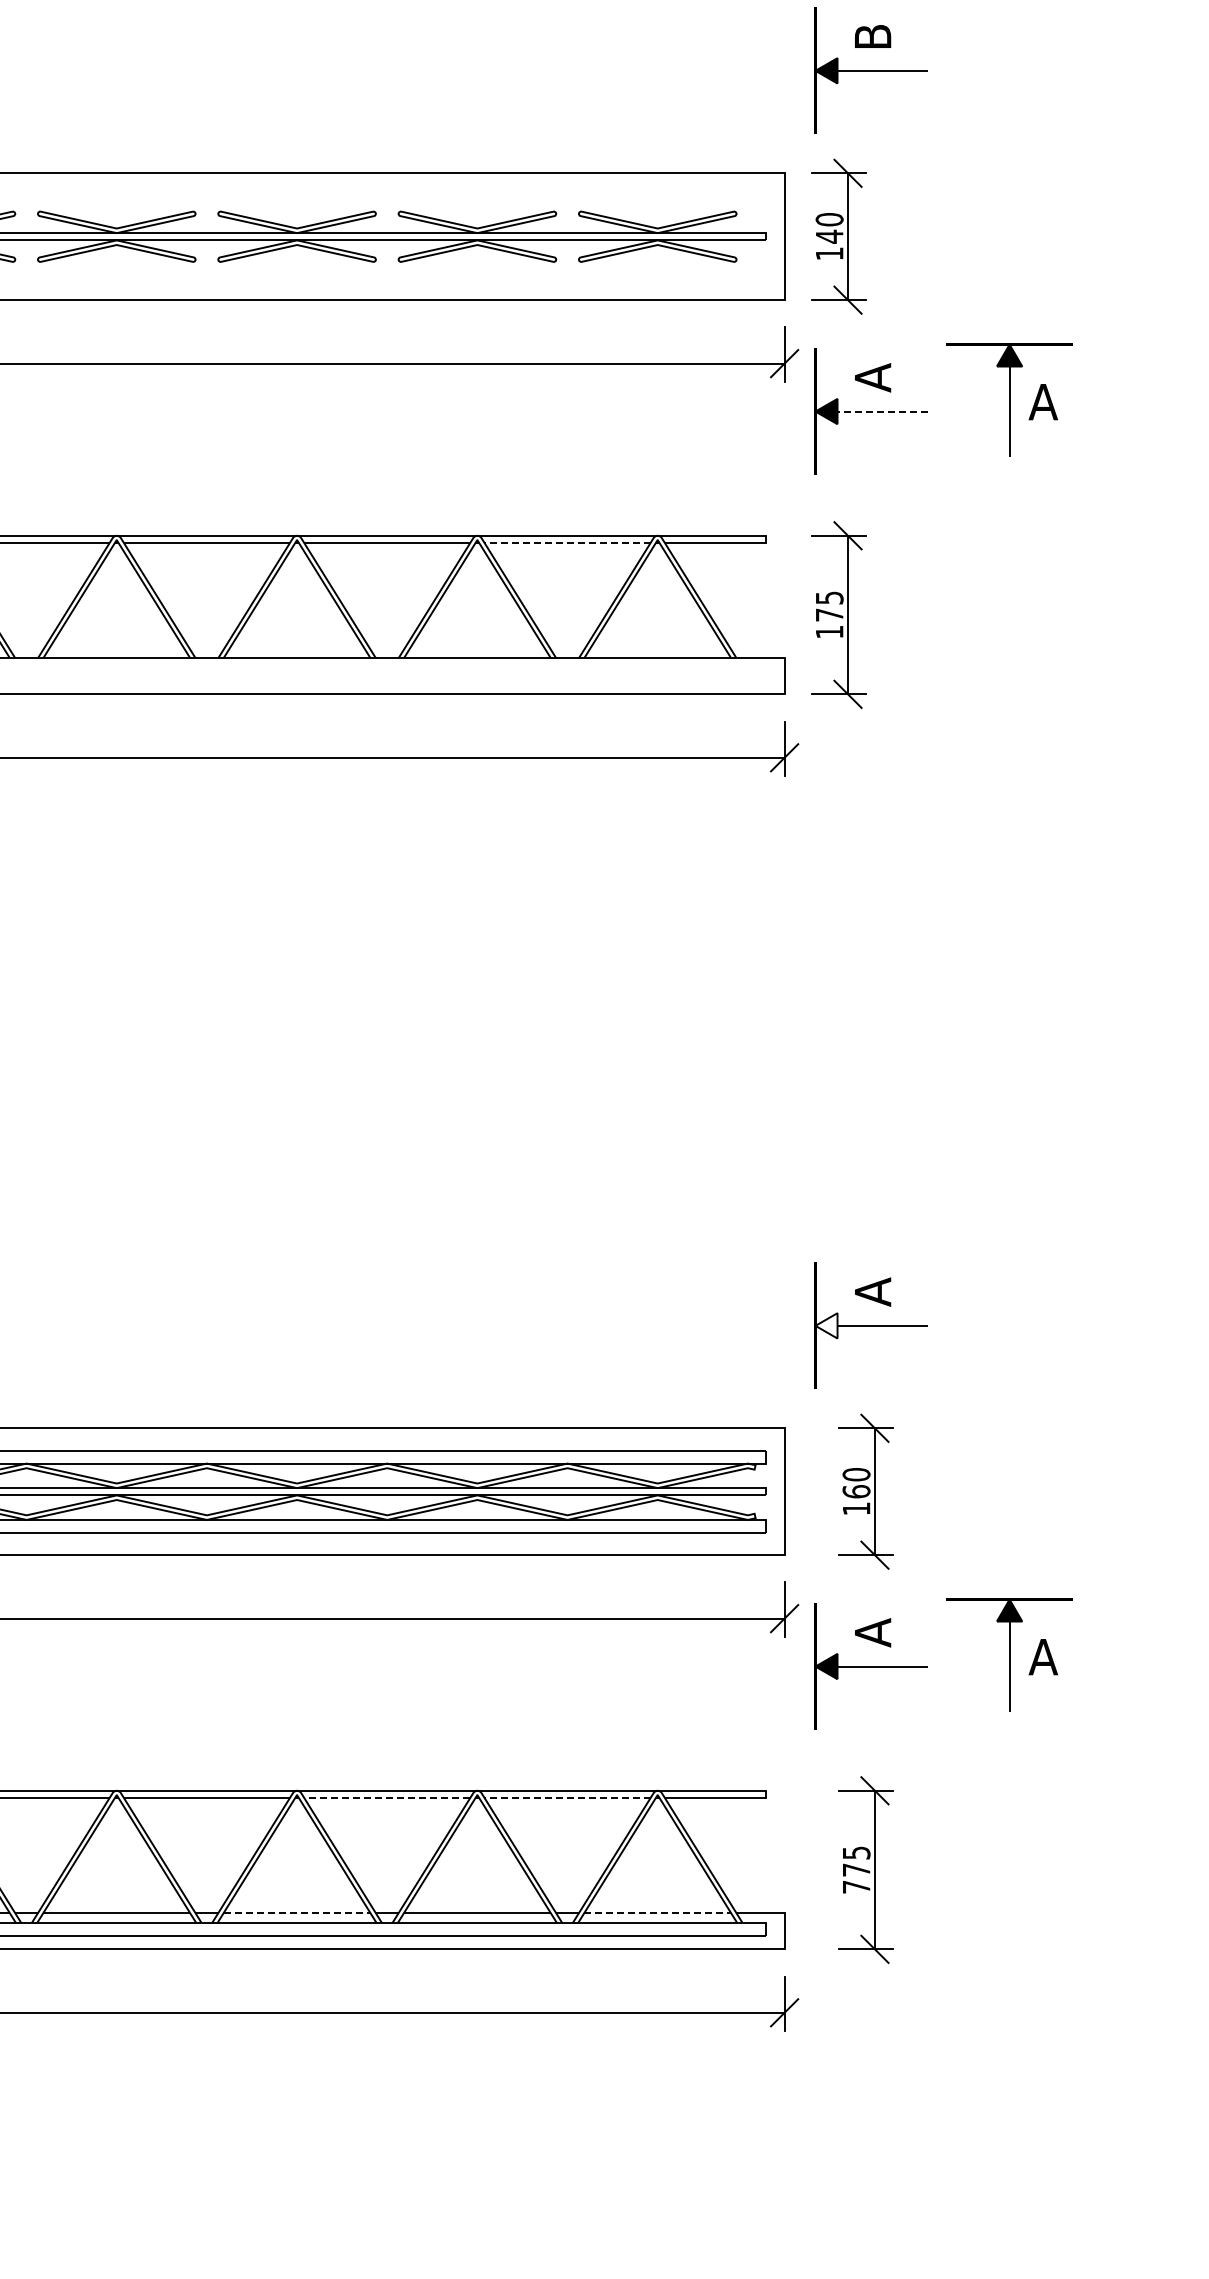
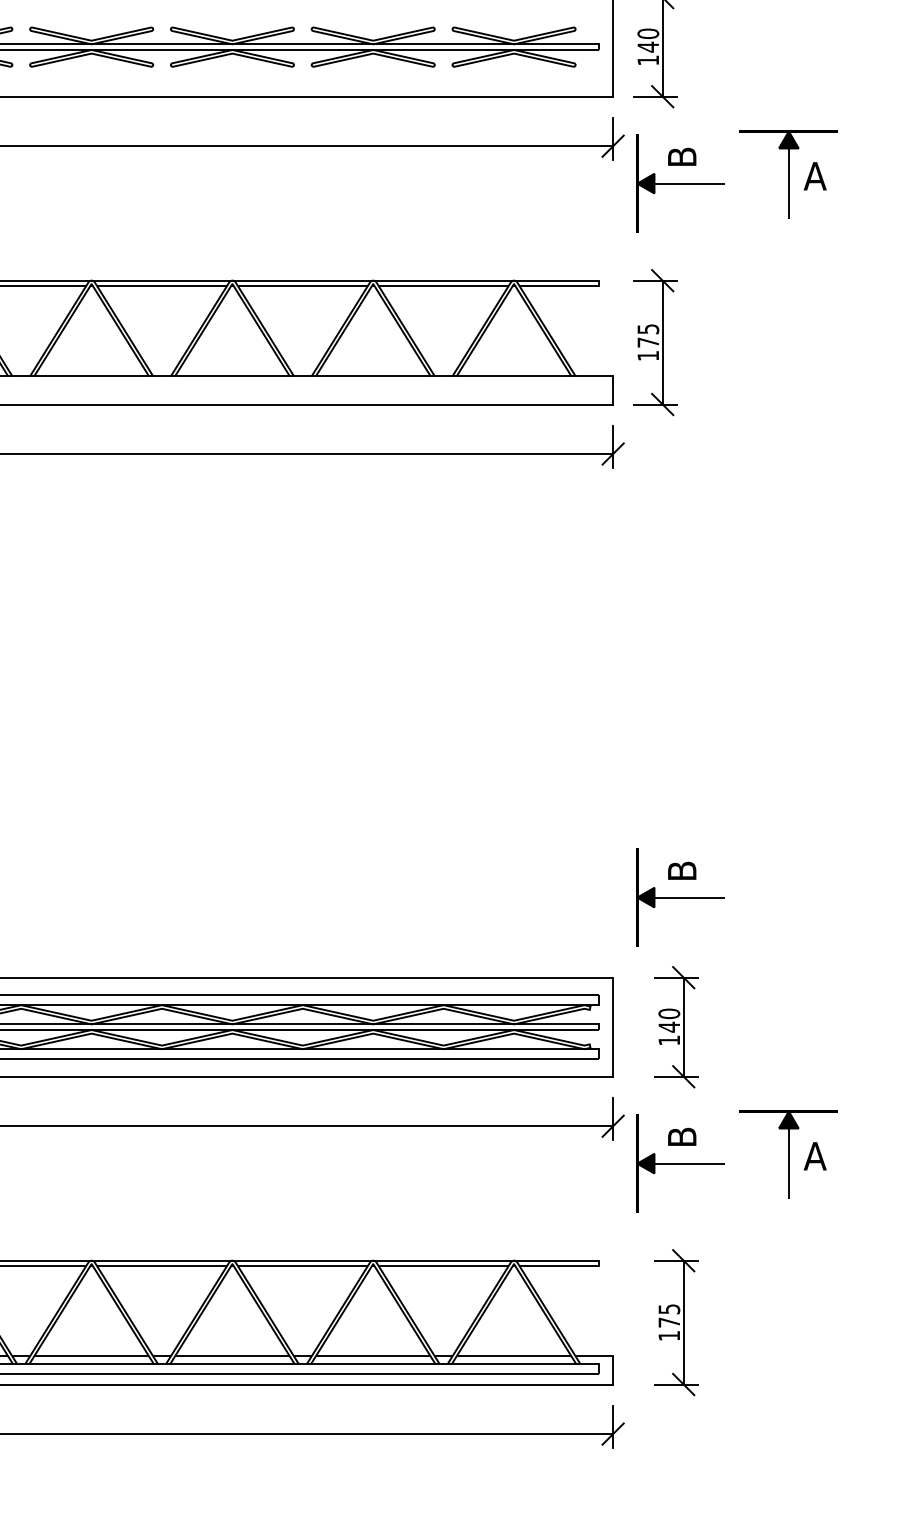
text: (873, 377) -> (682, 157), A -> B
line: (882, 411) -> (689, 183), dashed -> solid
line: (567, 543) -> (443, 286), dashed -> solid
text: (873, 1291) -> (682, 870), A -> B
fill: (826, 1325) -> (645, 897), added
text: (856, 1491) -> (669, 1026), 160 -> 140
text: (873, 1632) -> (682, 1137), A -> B
line: (386, 1798) -> (302, 1266), dashed -> solid
line: (567, 1798) -> (443, 1266), dashed -> solid
text: (856, 1887) -> (669, 1336), 775 -> 175
line: (297, 1913) -> (232, 1356), dashed -> solid
line: (658, 1913) -> (514, 1356), dashed -> solid

